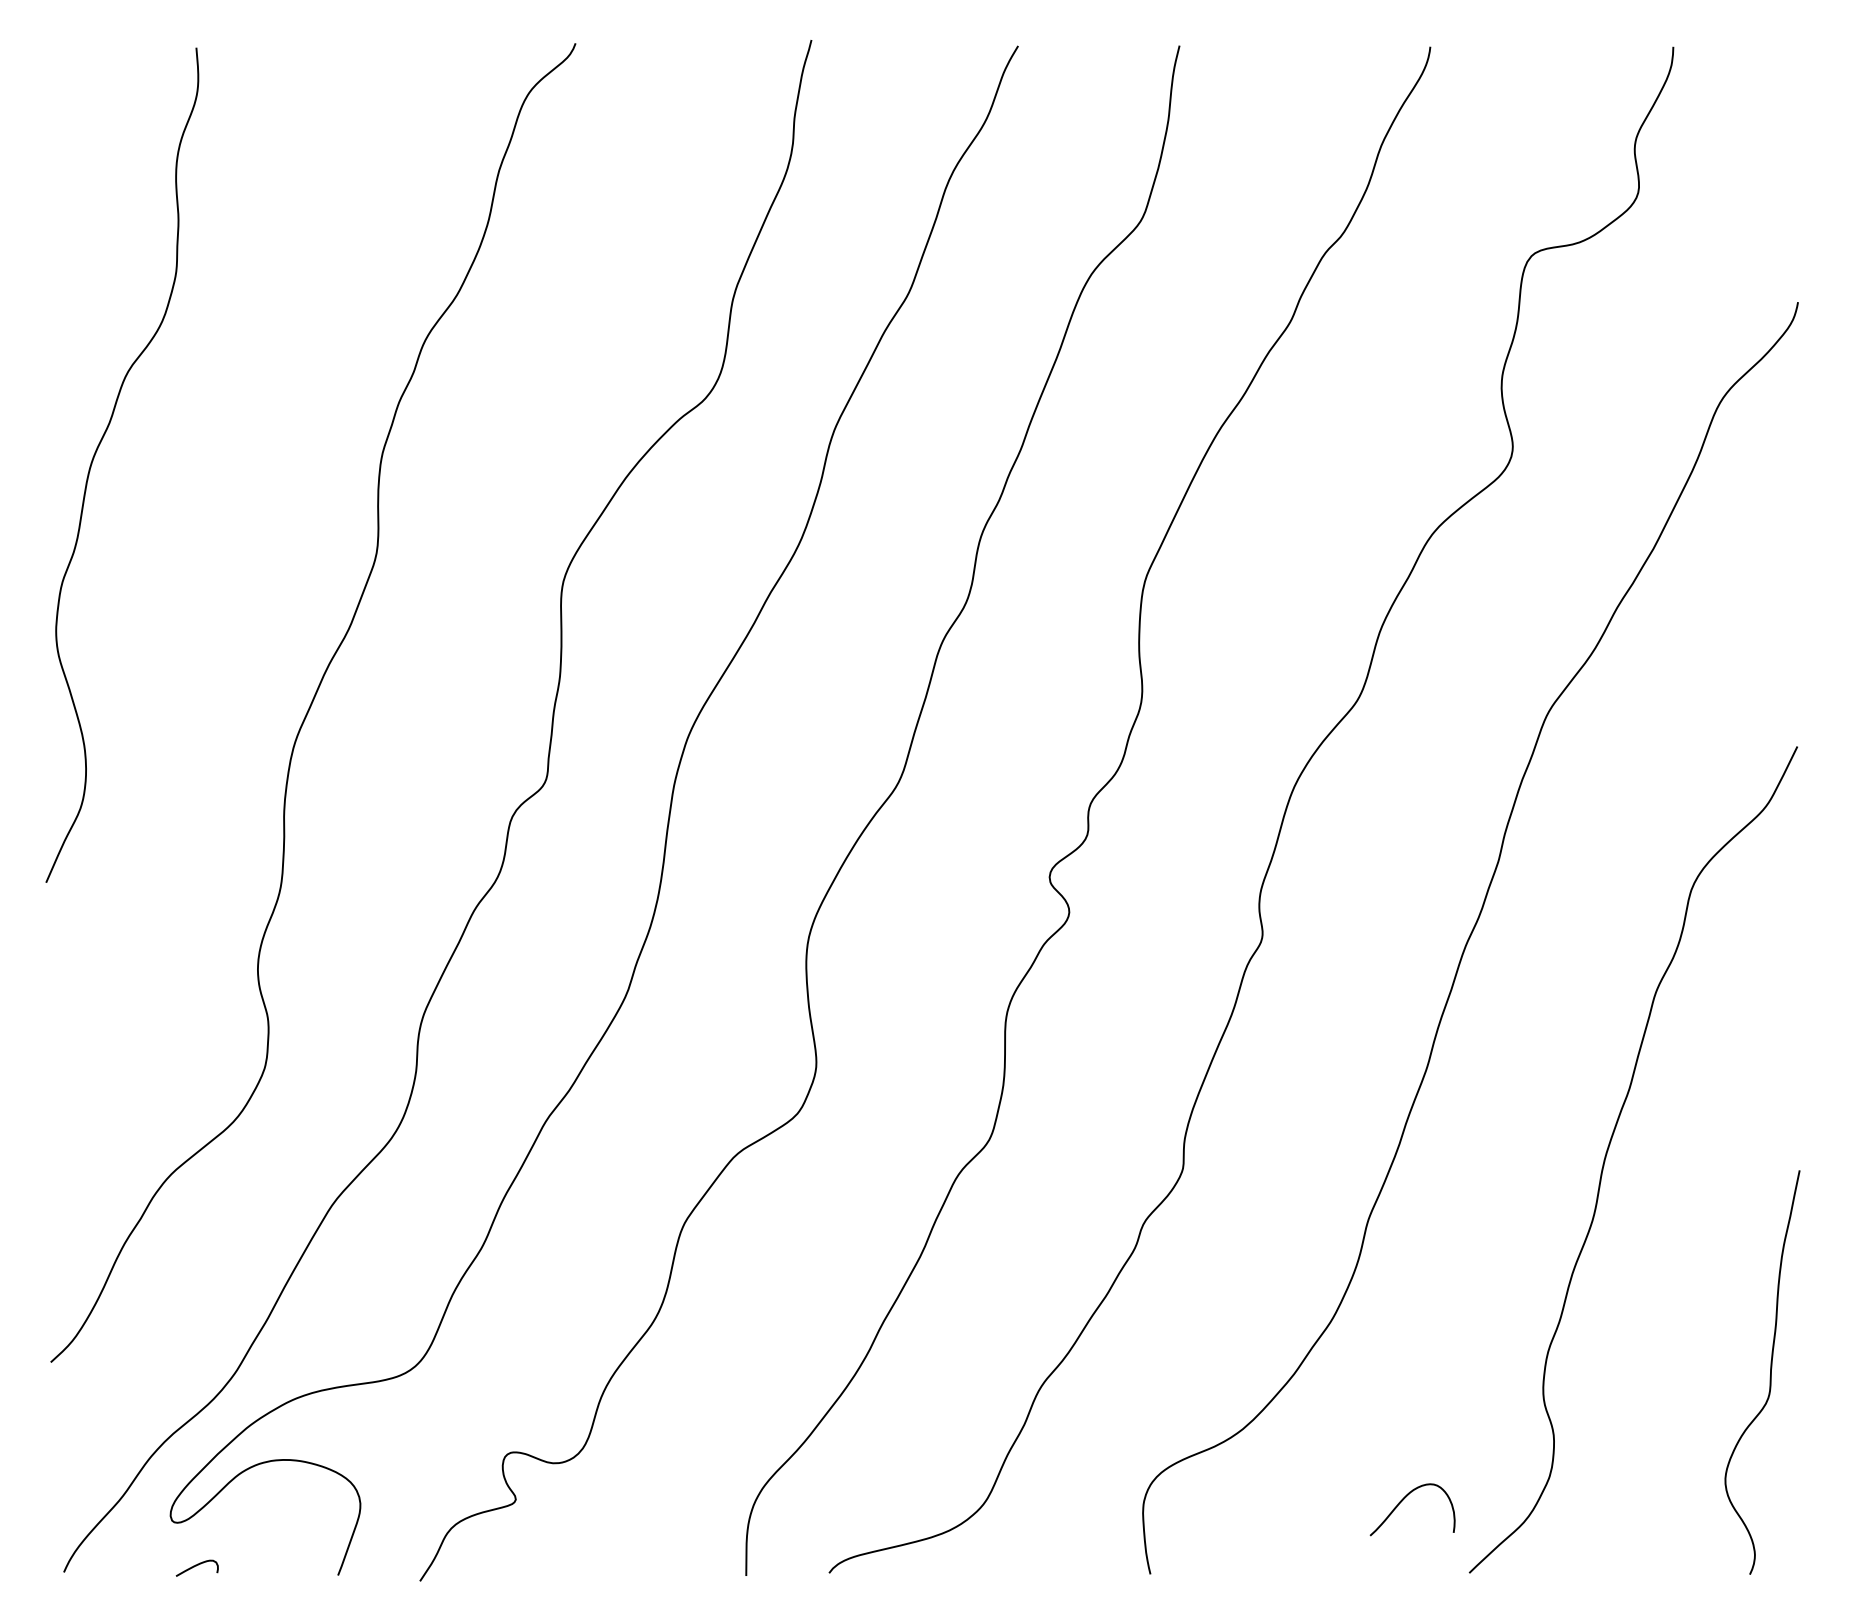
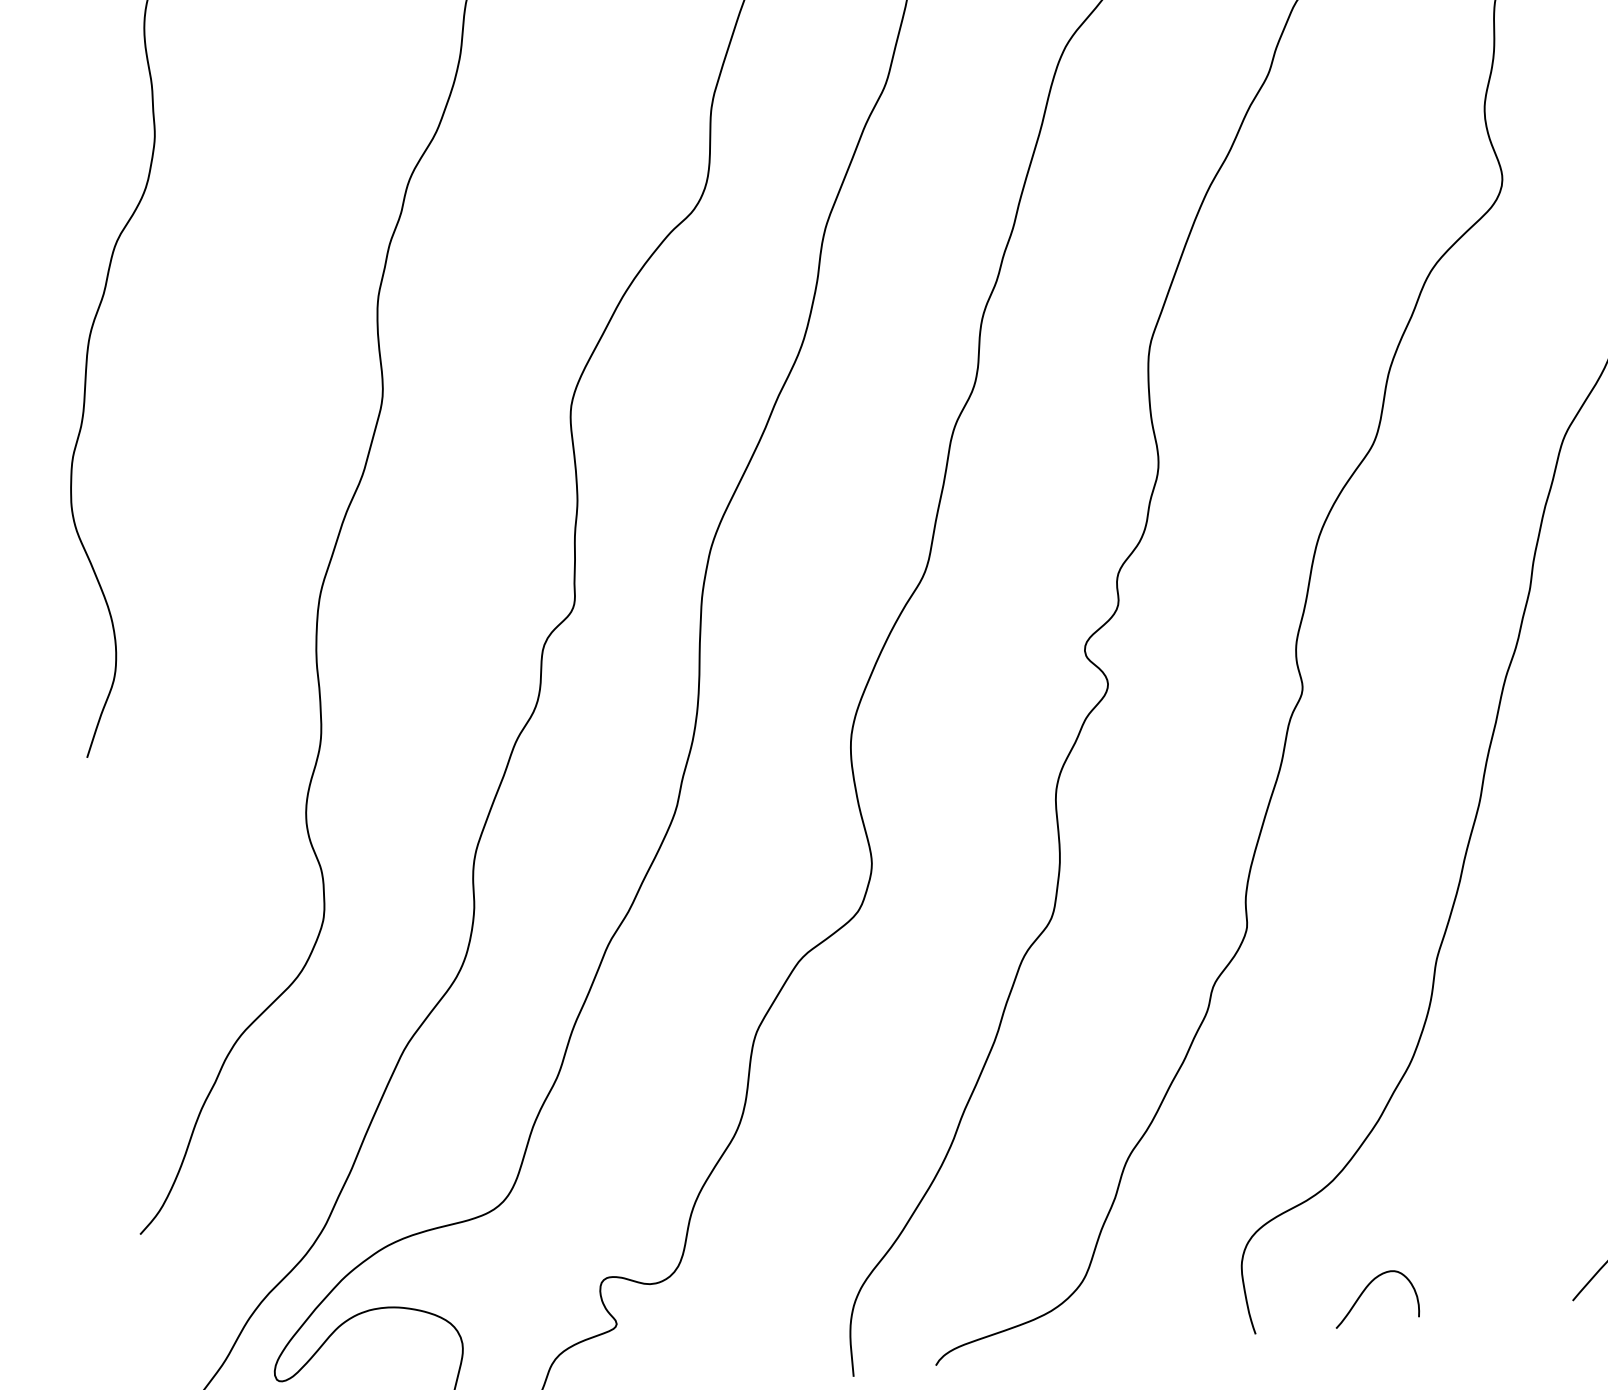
curve: (1403, 1500) -> (1365, 1290), moved

